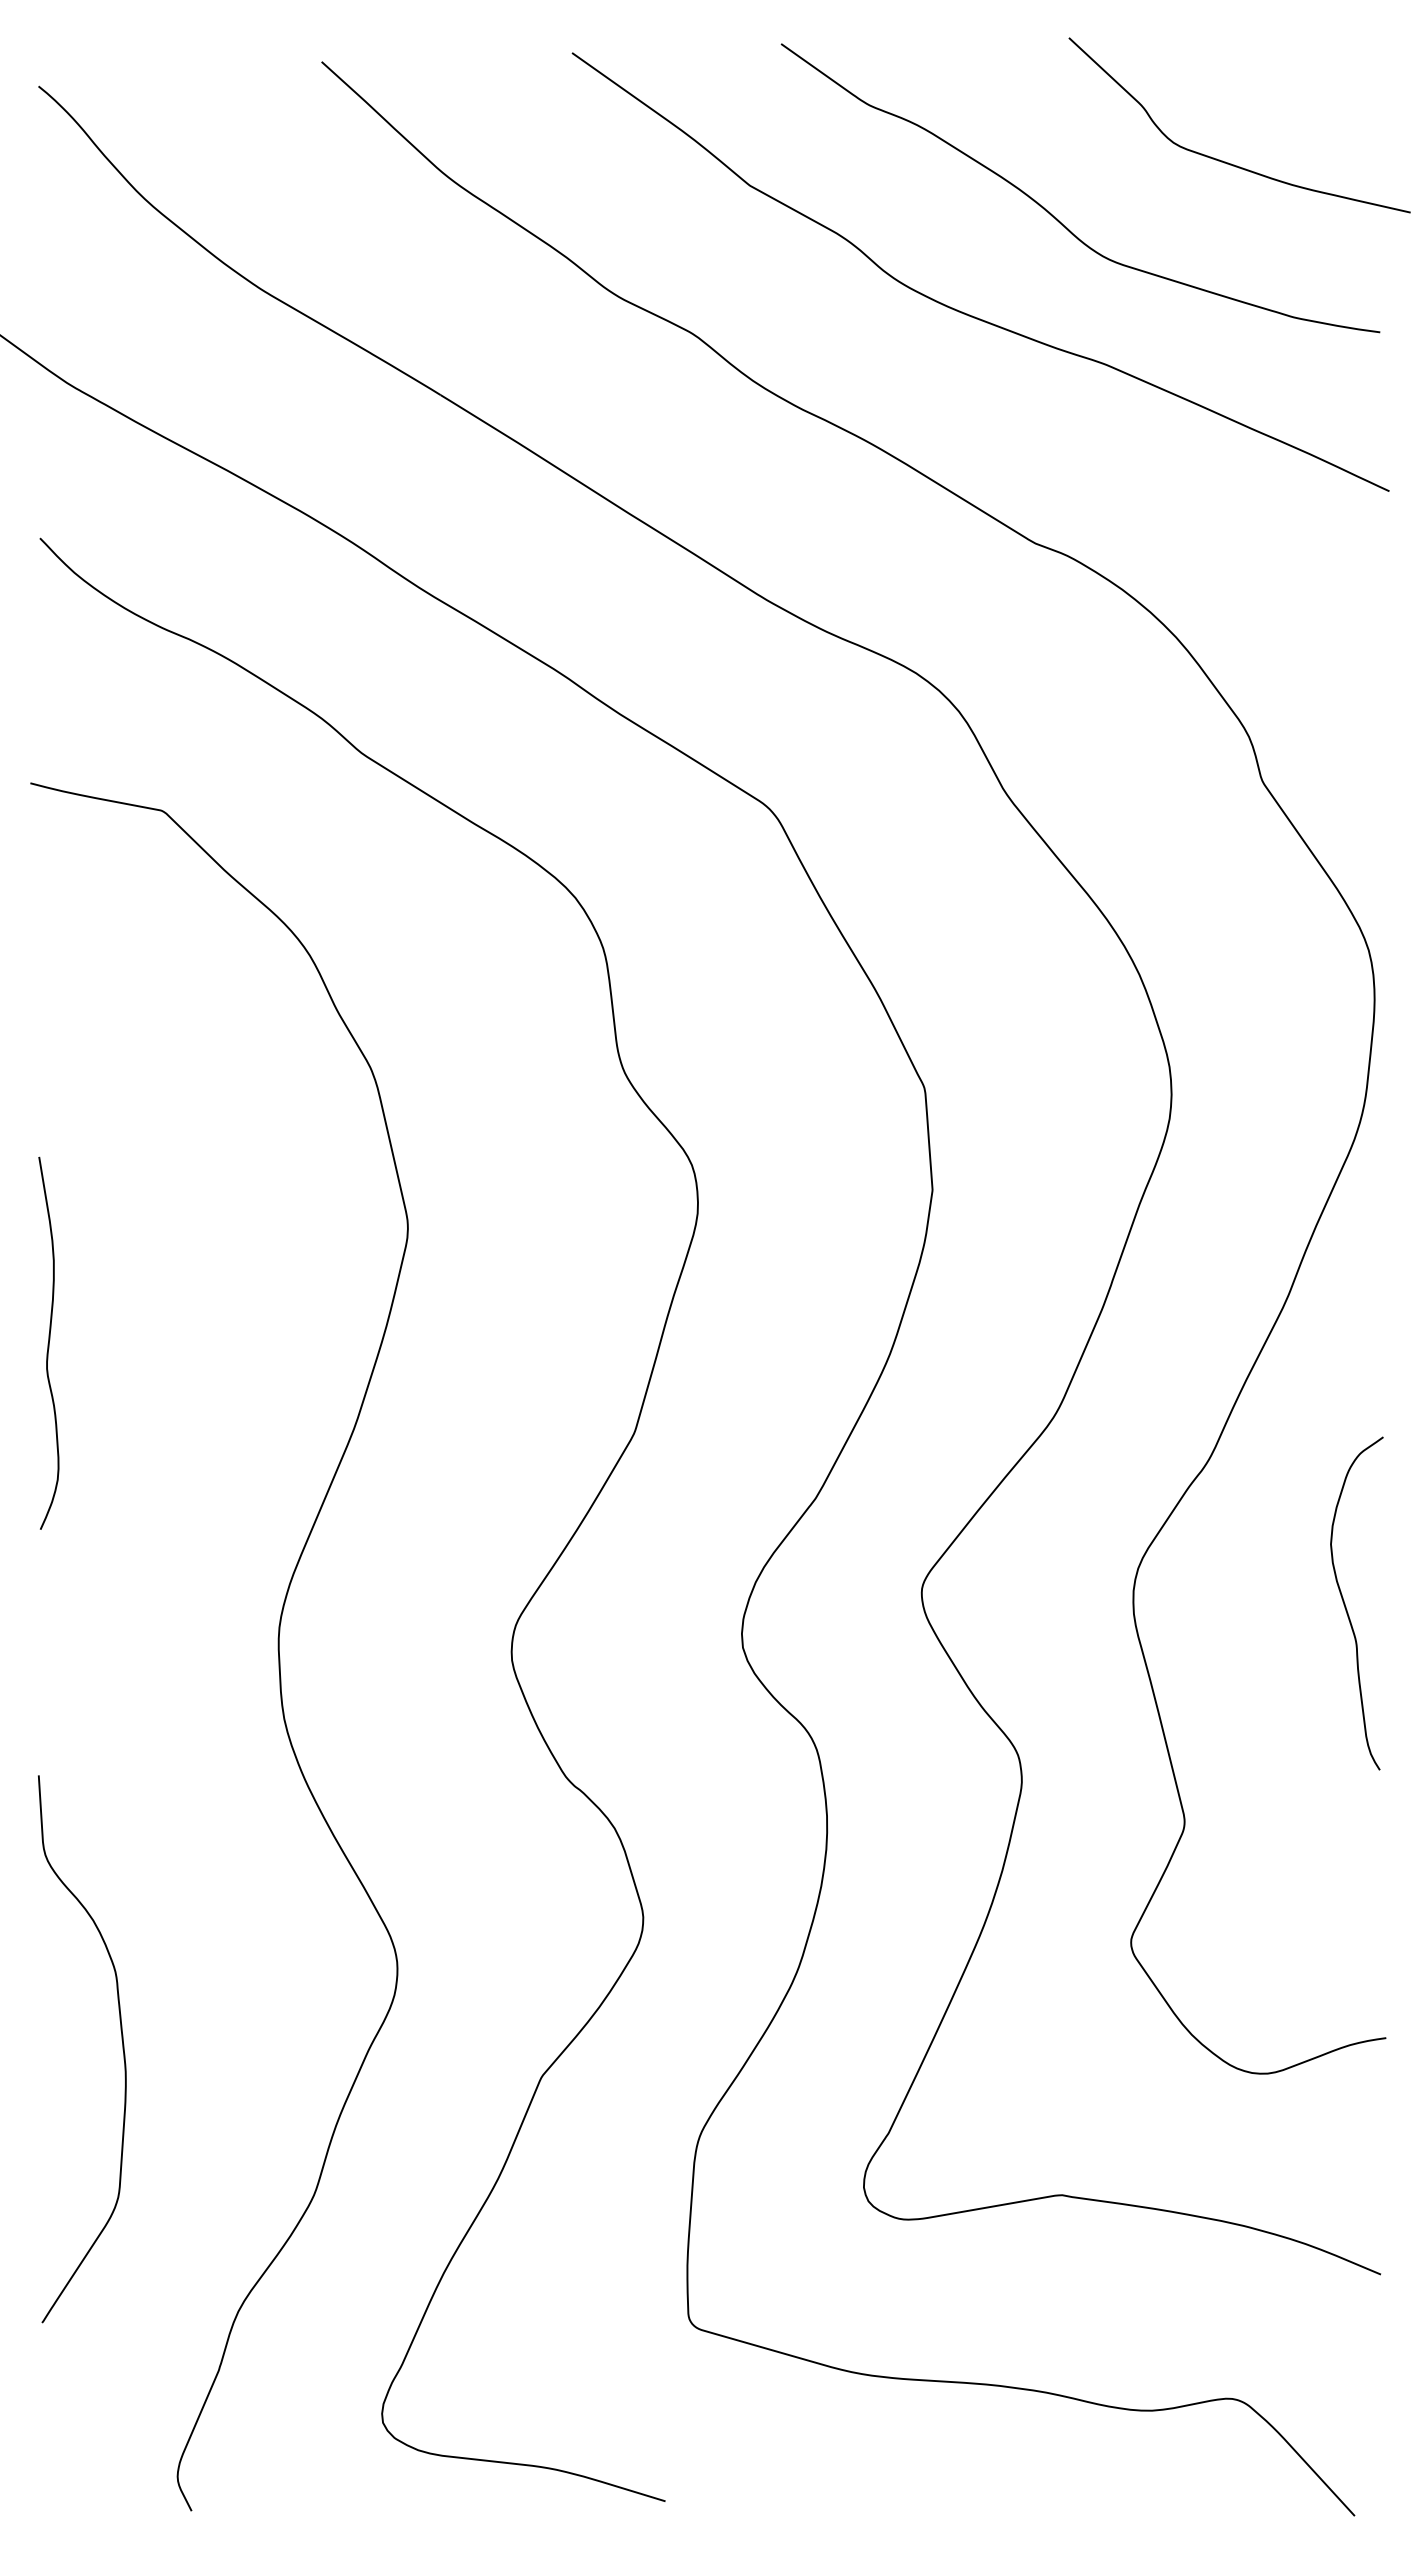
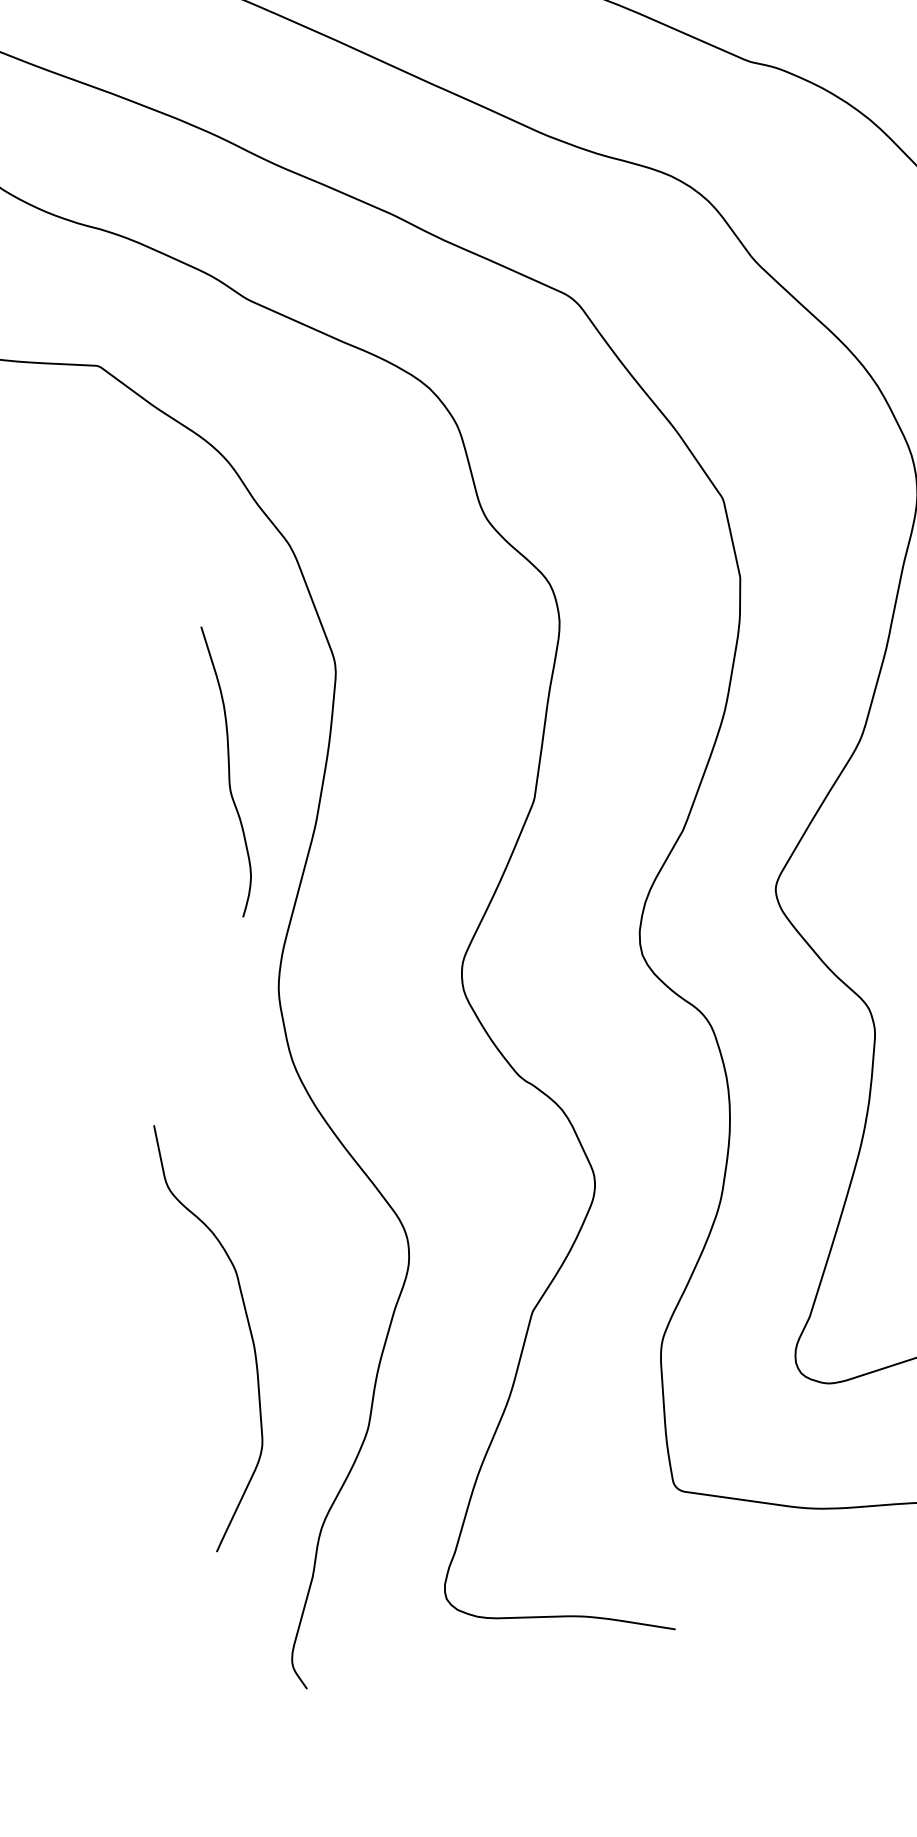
curve: (48, 1342) -> (228, 770), moved
curve: (122, 2049) -> (249, 1329), moved

